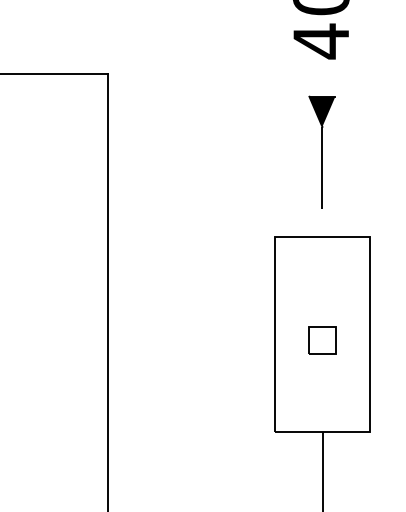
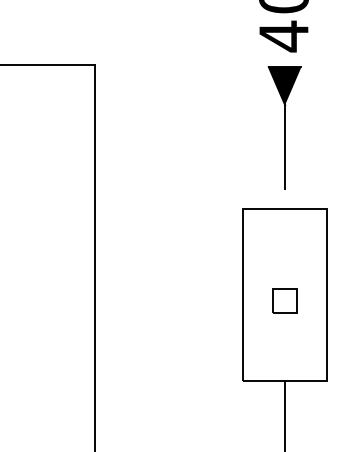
part: (321, 144) -> (284, 127), size x1.43

